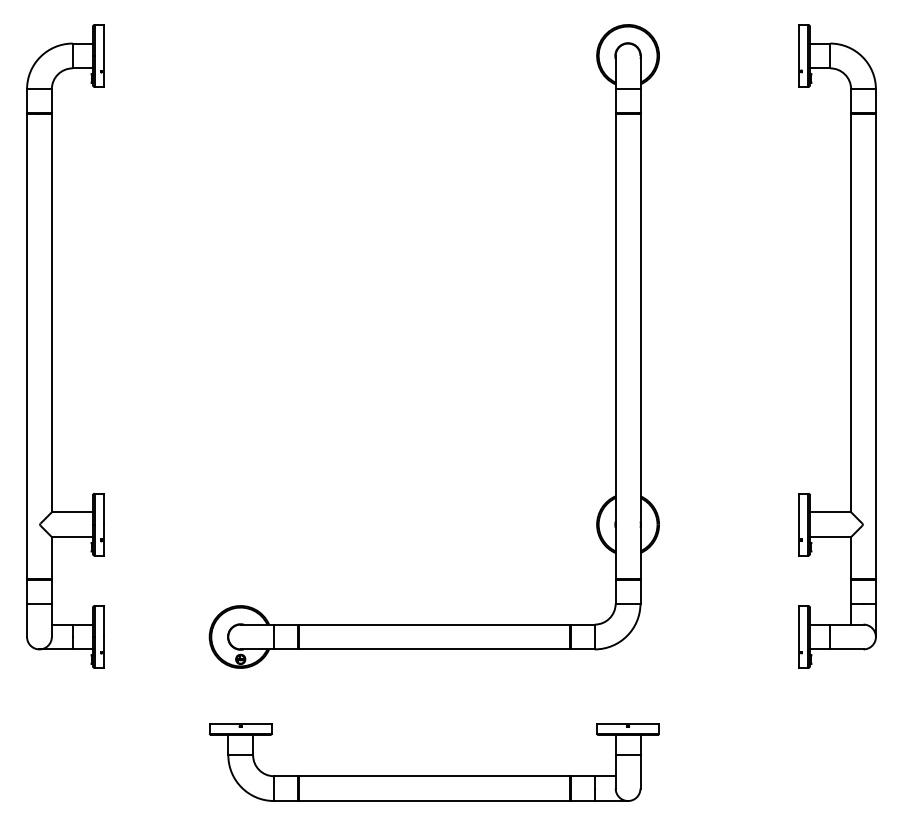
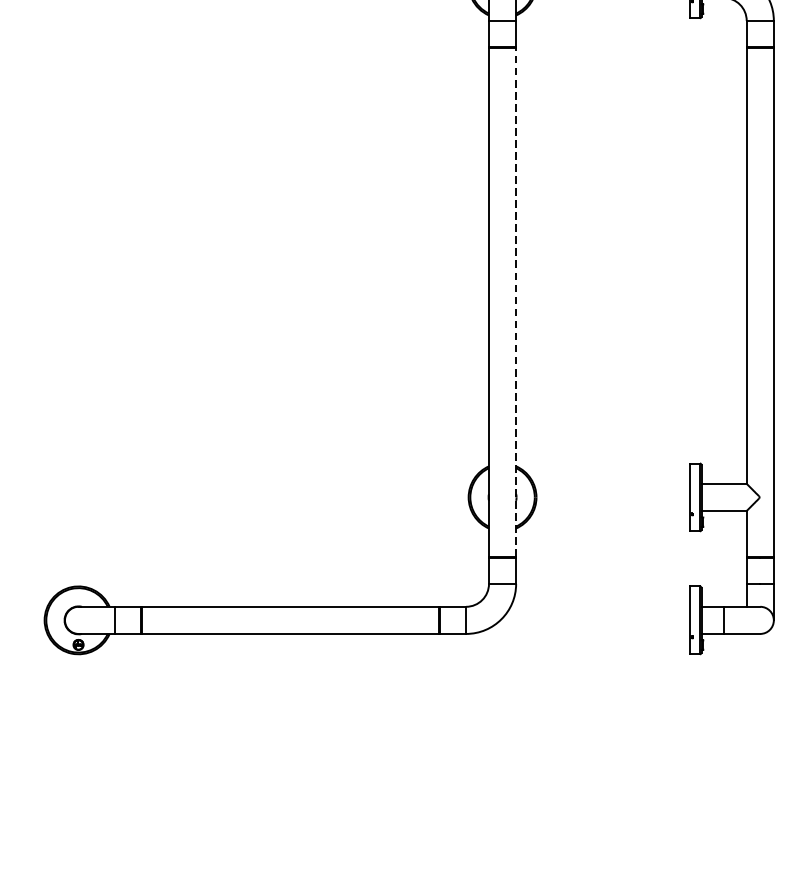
line: (640, 346) -> (516, 302), solid -> dashed
part: (434, 775) -> (290, 771), removed

